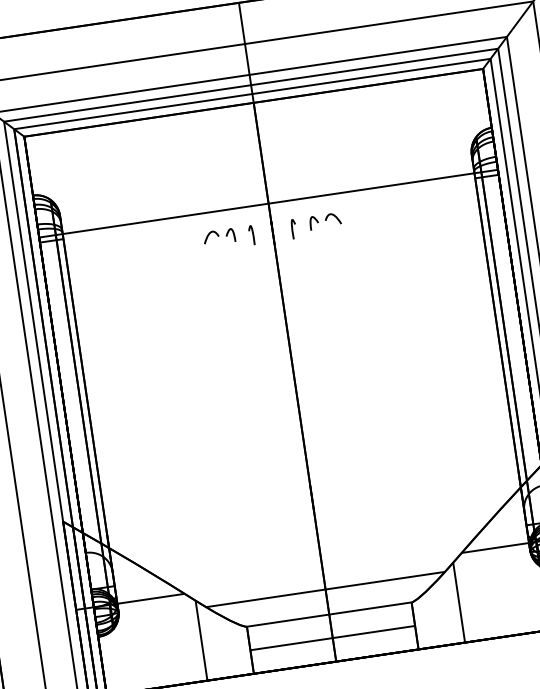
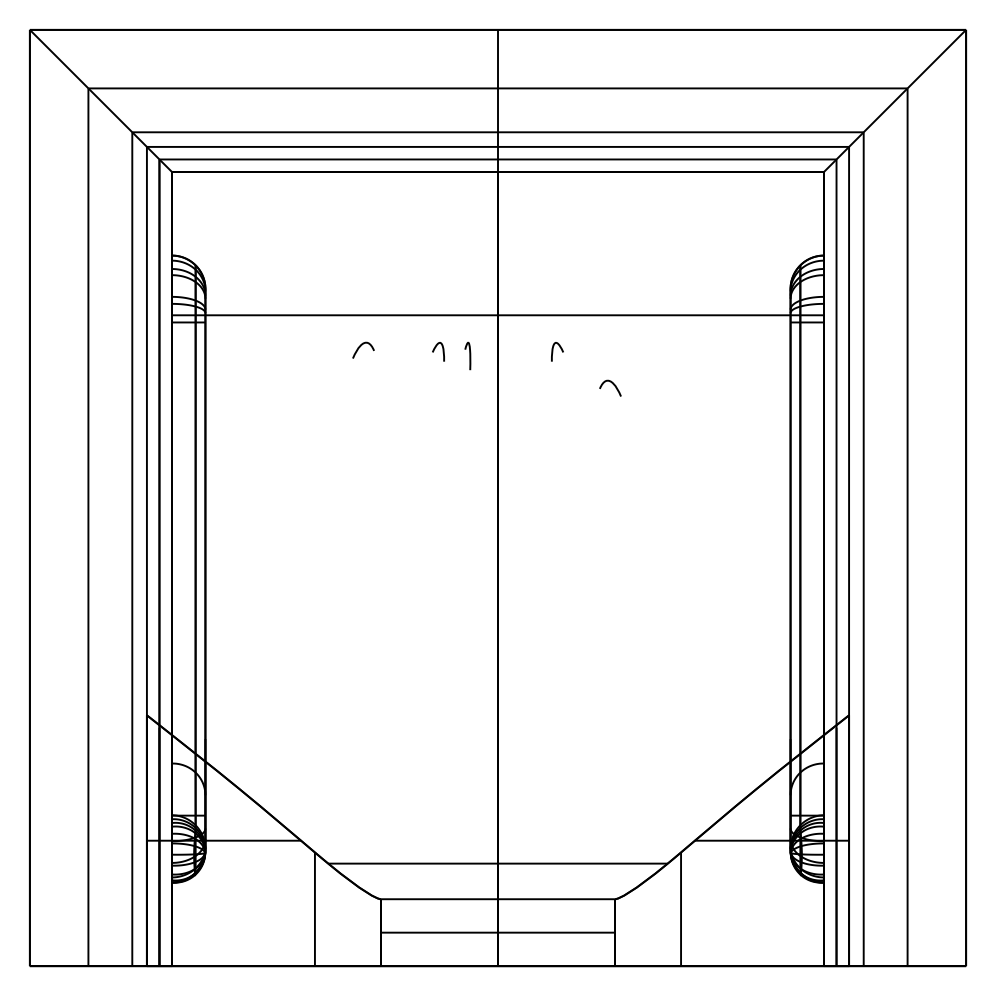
curve: (334, 216) -> (612, 384), moved
curve: (292, 229) -> (526, 355), removed
curve: (209, 234) -> (361, 346), moved

